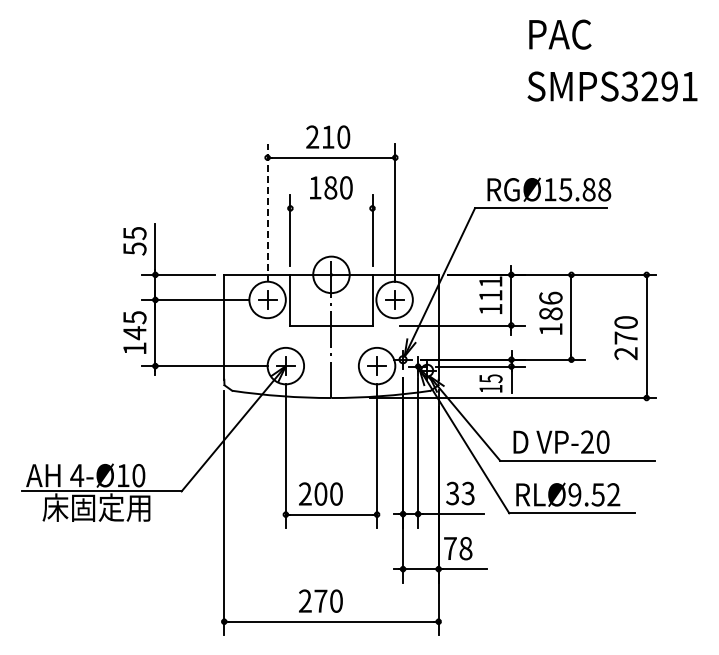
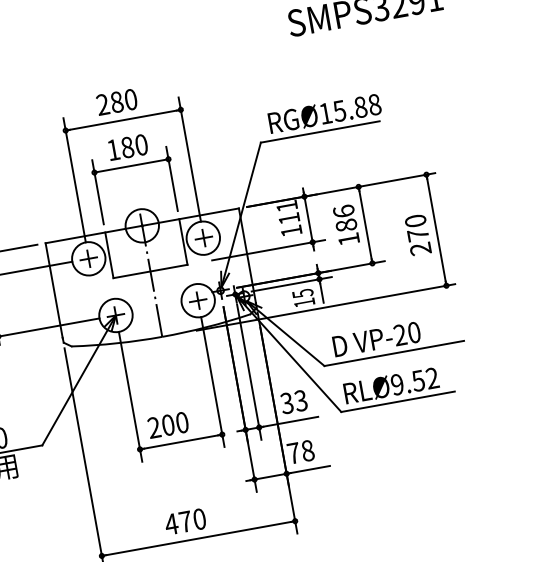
text: (327, 136) -> (116, 101), 210 -> 280
line: (331, 208) -> (131, 165), added
line: (267, 212) -> (74, 179), dashed -> solid
text: (305, 600) -> (171, 523), 270 -> 470

